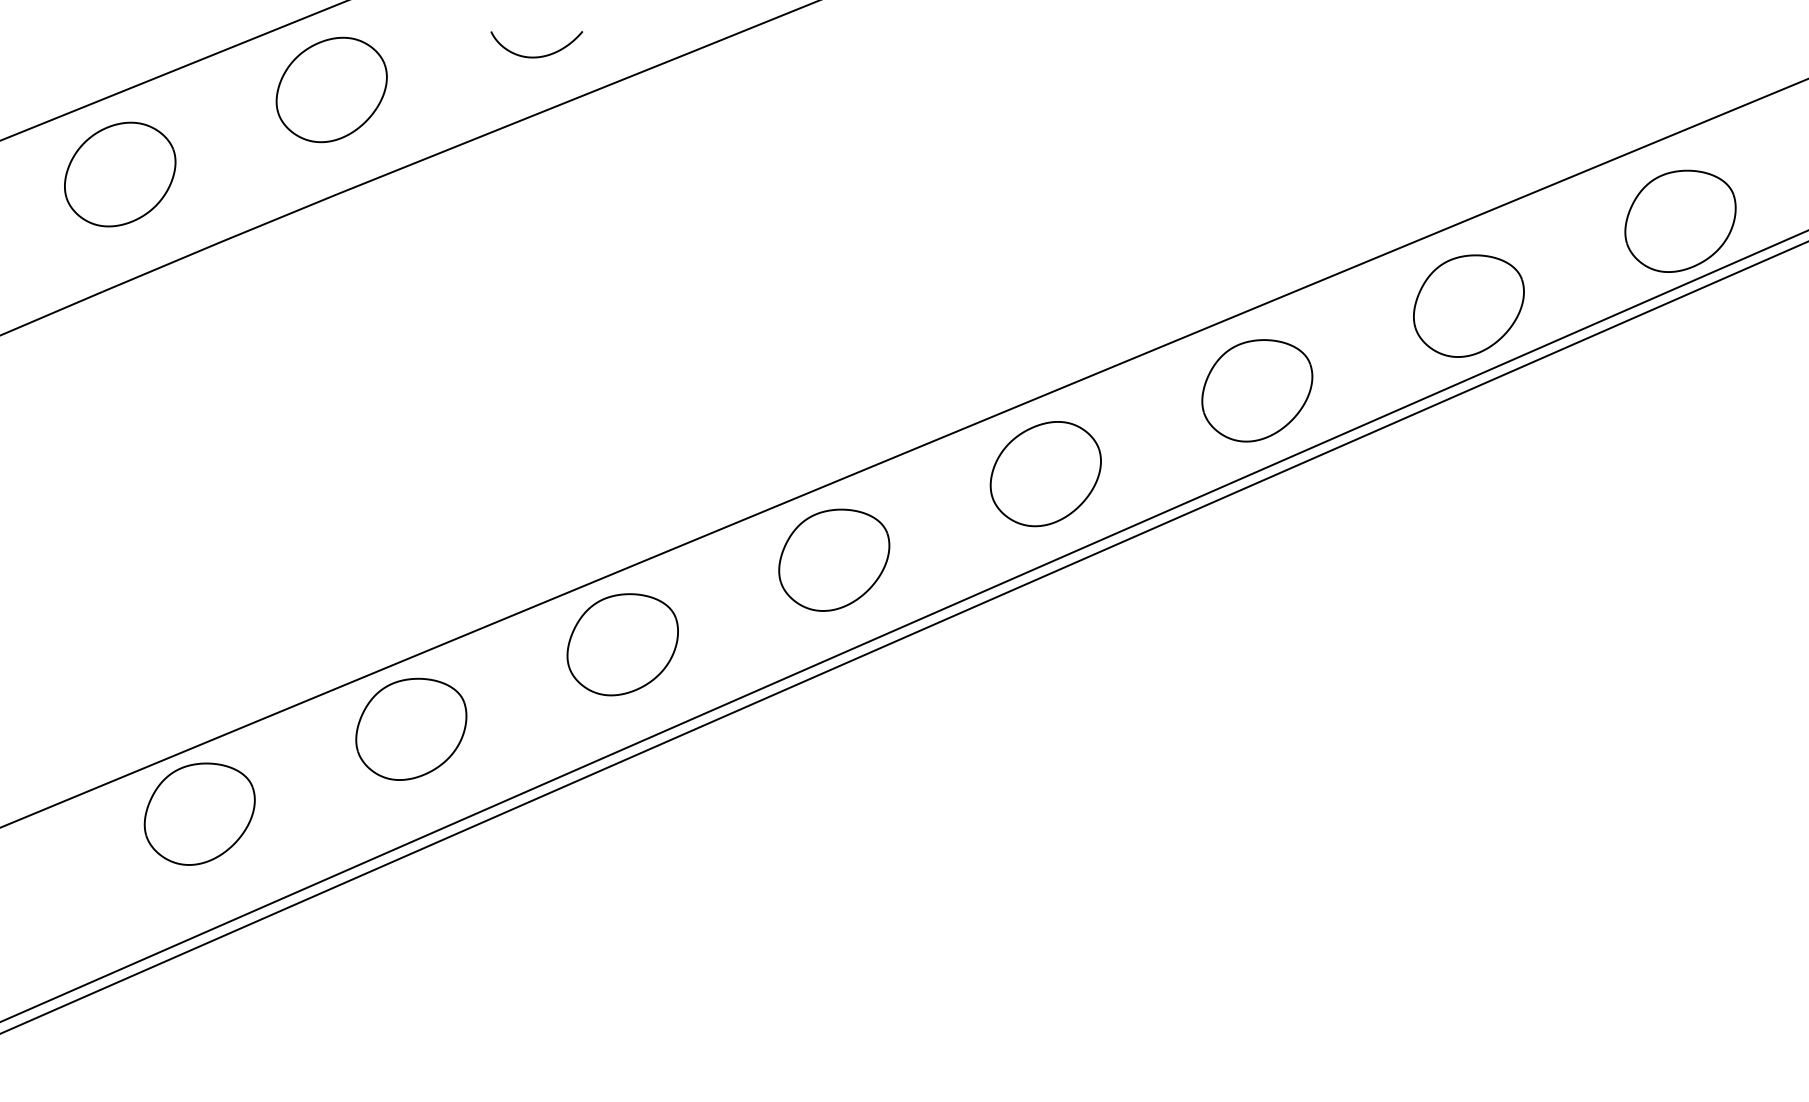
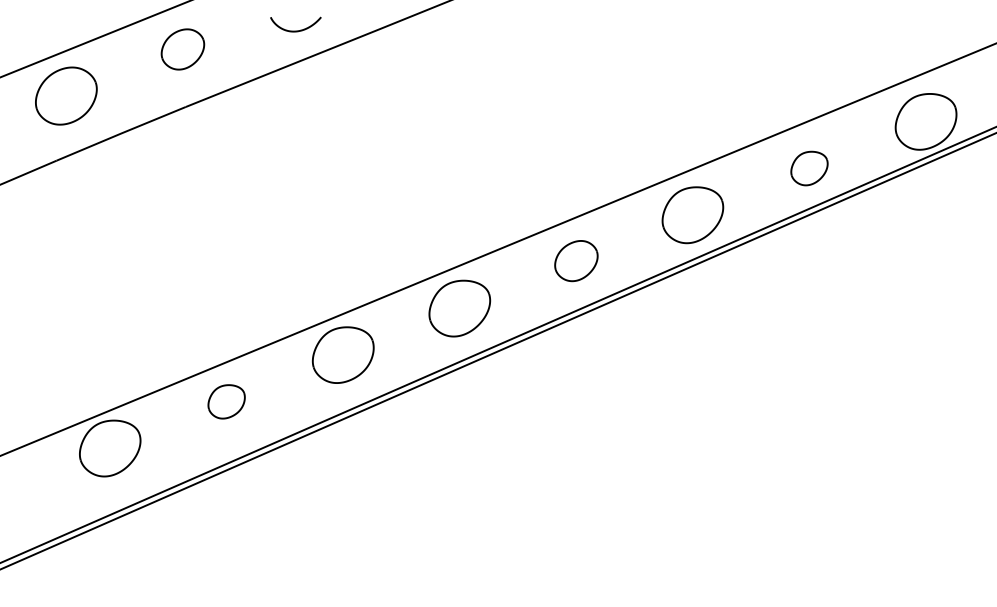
part: (330, 90) -> (182, 49), size x0.7
part: (1468, 305) -> (809, 168), size x0.6
part: (1046, 472) -> (576, 260), size x0.7
part: (410, 728) -> (226, 401), size x0.6

